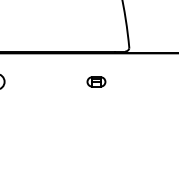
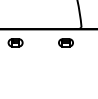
part: (95, 81) -> (65, 42), size x1.67

